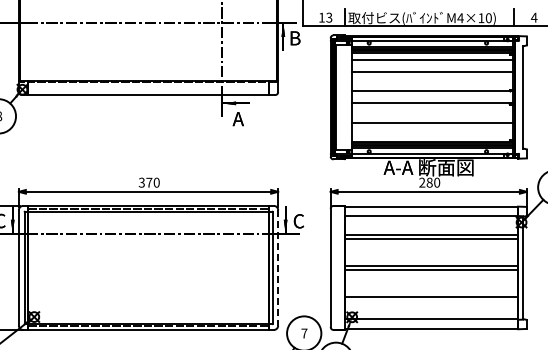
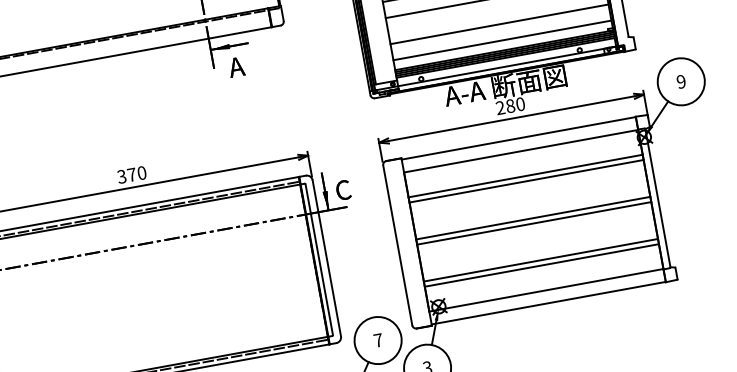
line: (432, 134) -> (502, 40), added
line: (278, 267) -> (327, 257), dashed -> solid
line: (431, 301) -> (542, 266), added

